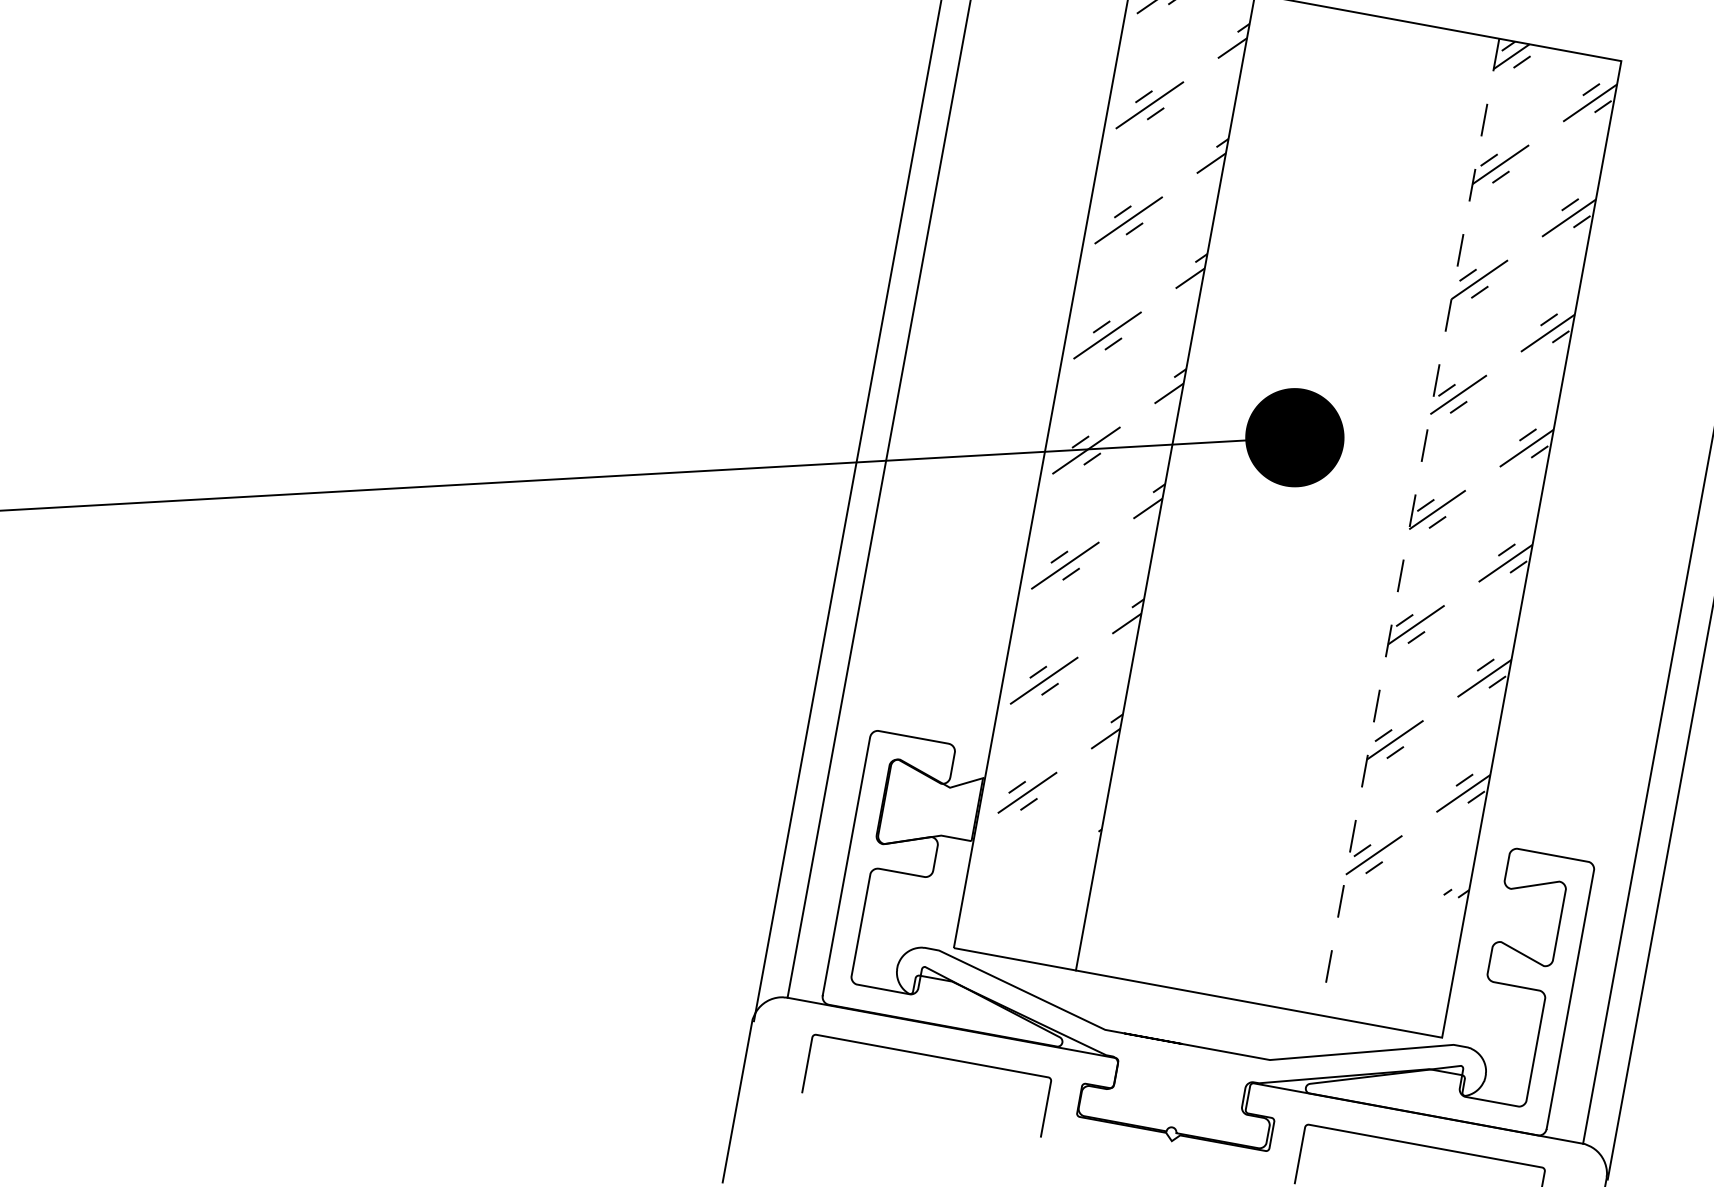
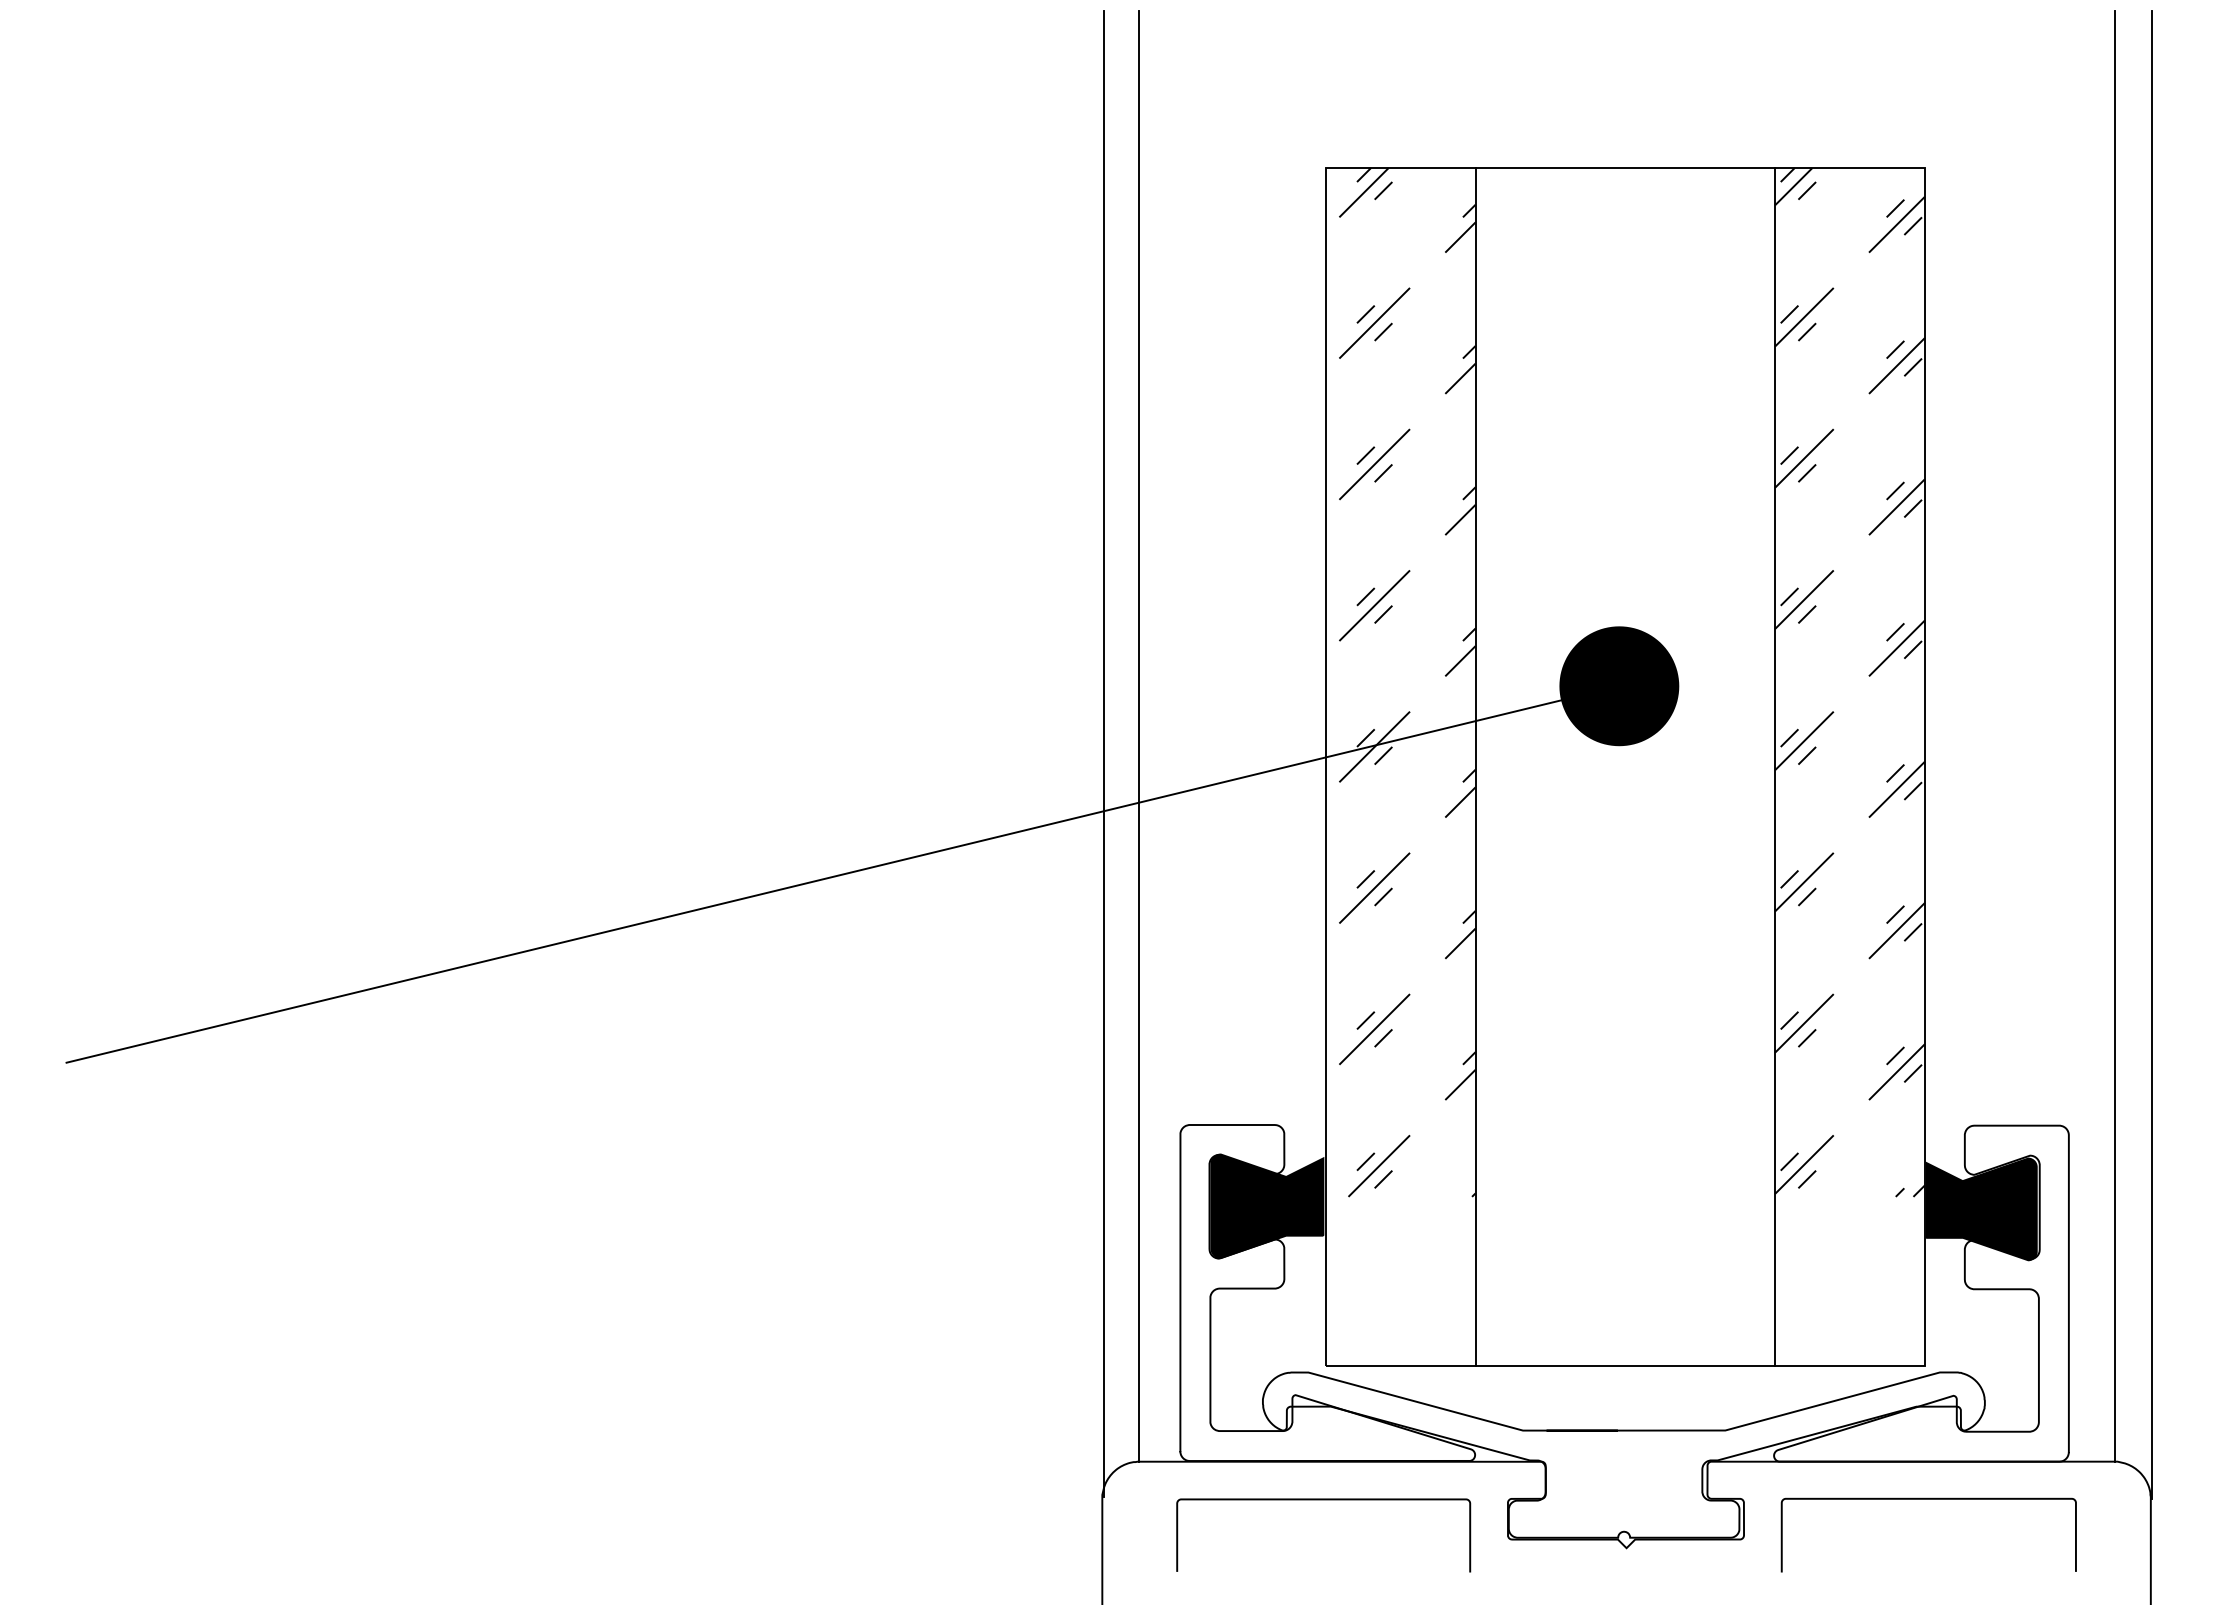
line: (1409, 527) -> (1775, 767), dashed -> solid
fill: (930, 809) -> (1267, 1206), added
fill: (1511, 918) -> (1981, 1209), added

